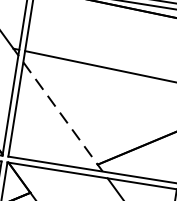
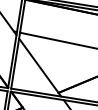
line: (63, 116) -> (40, 67), dashed -> solid

